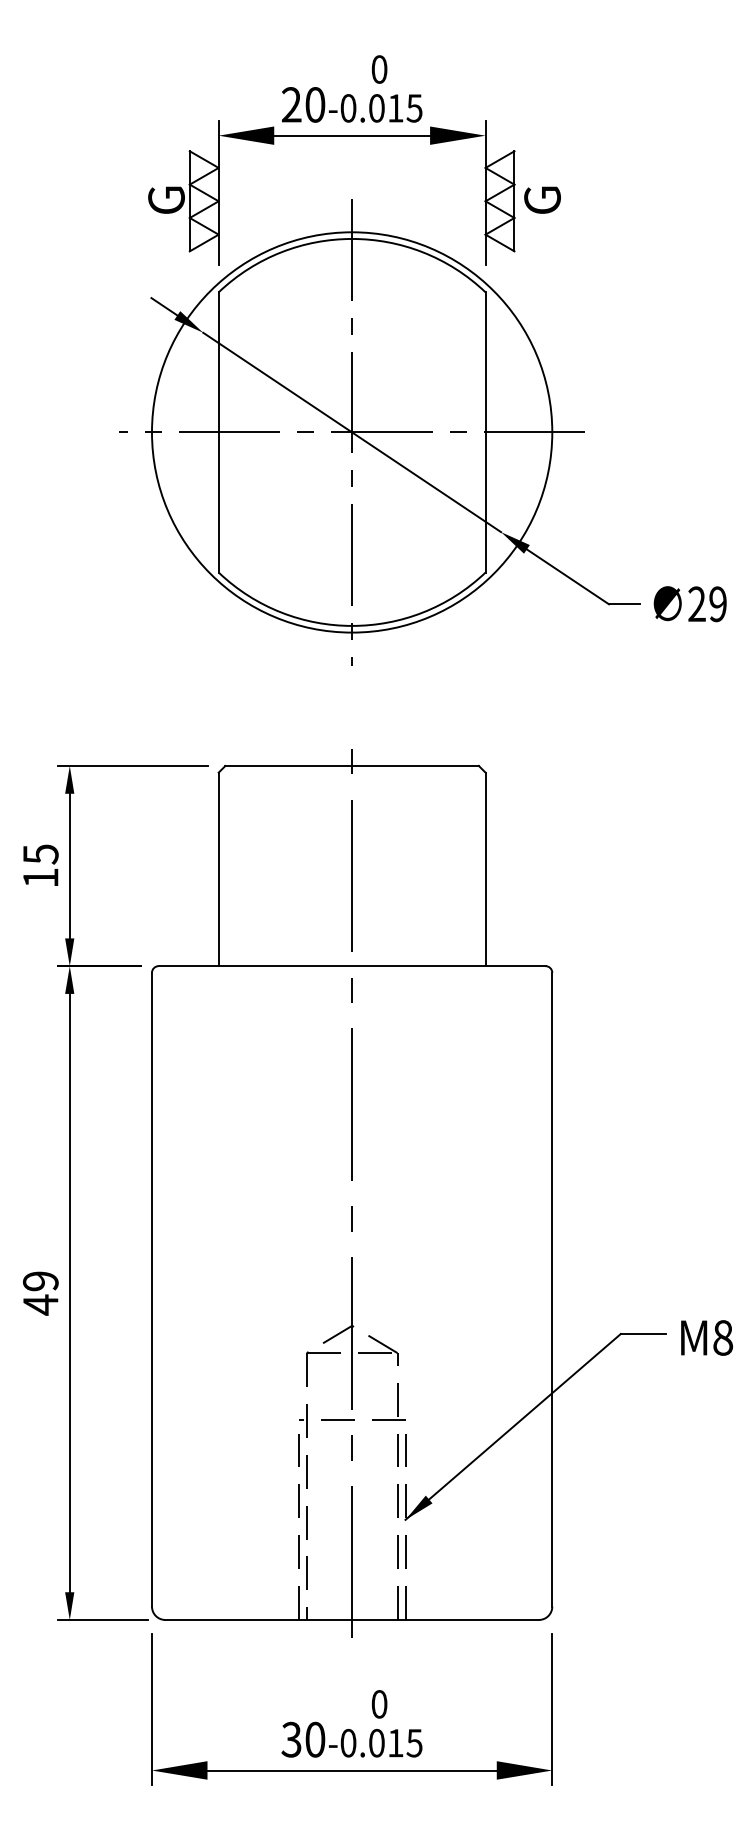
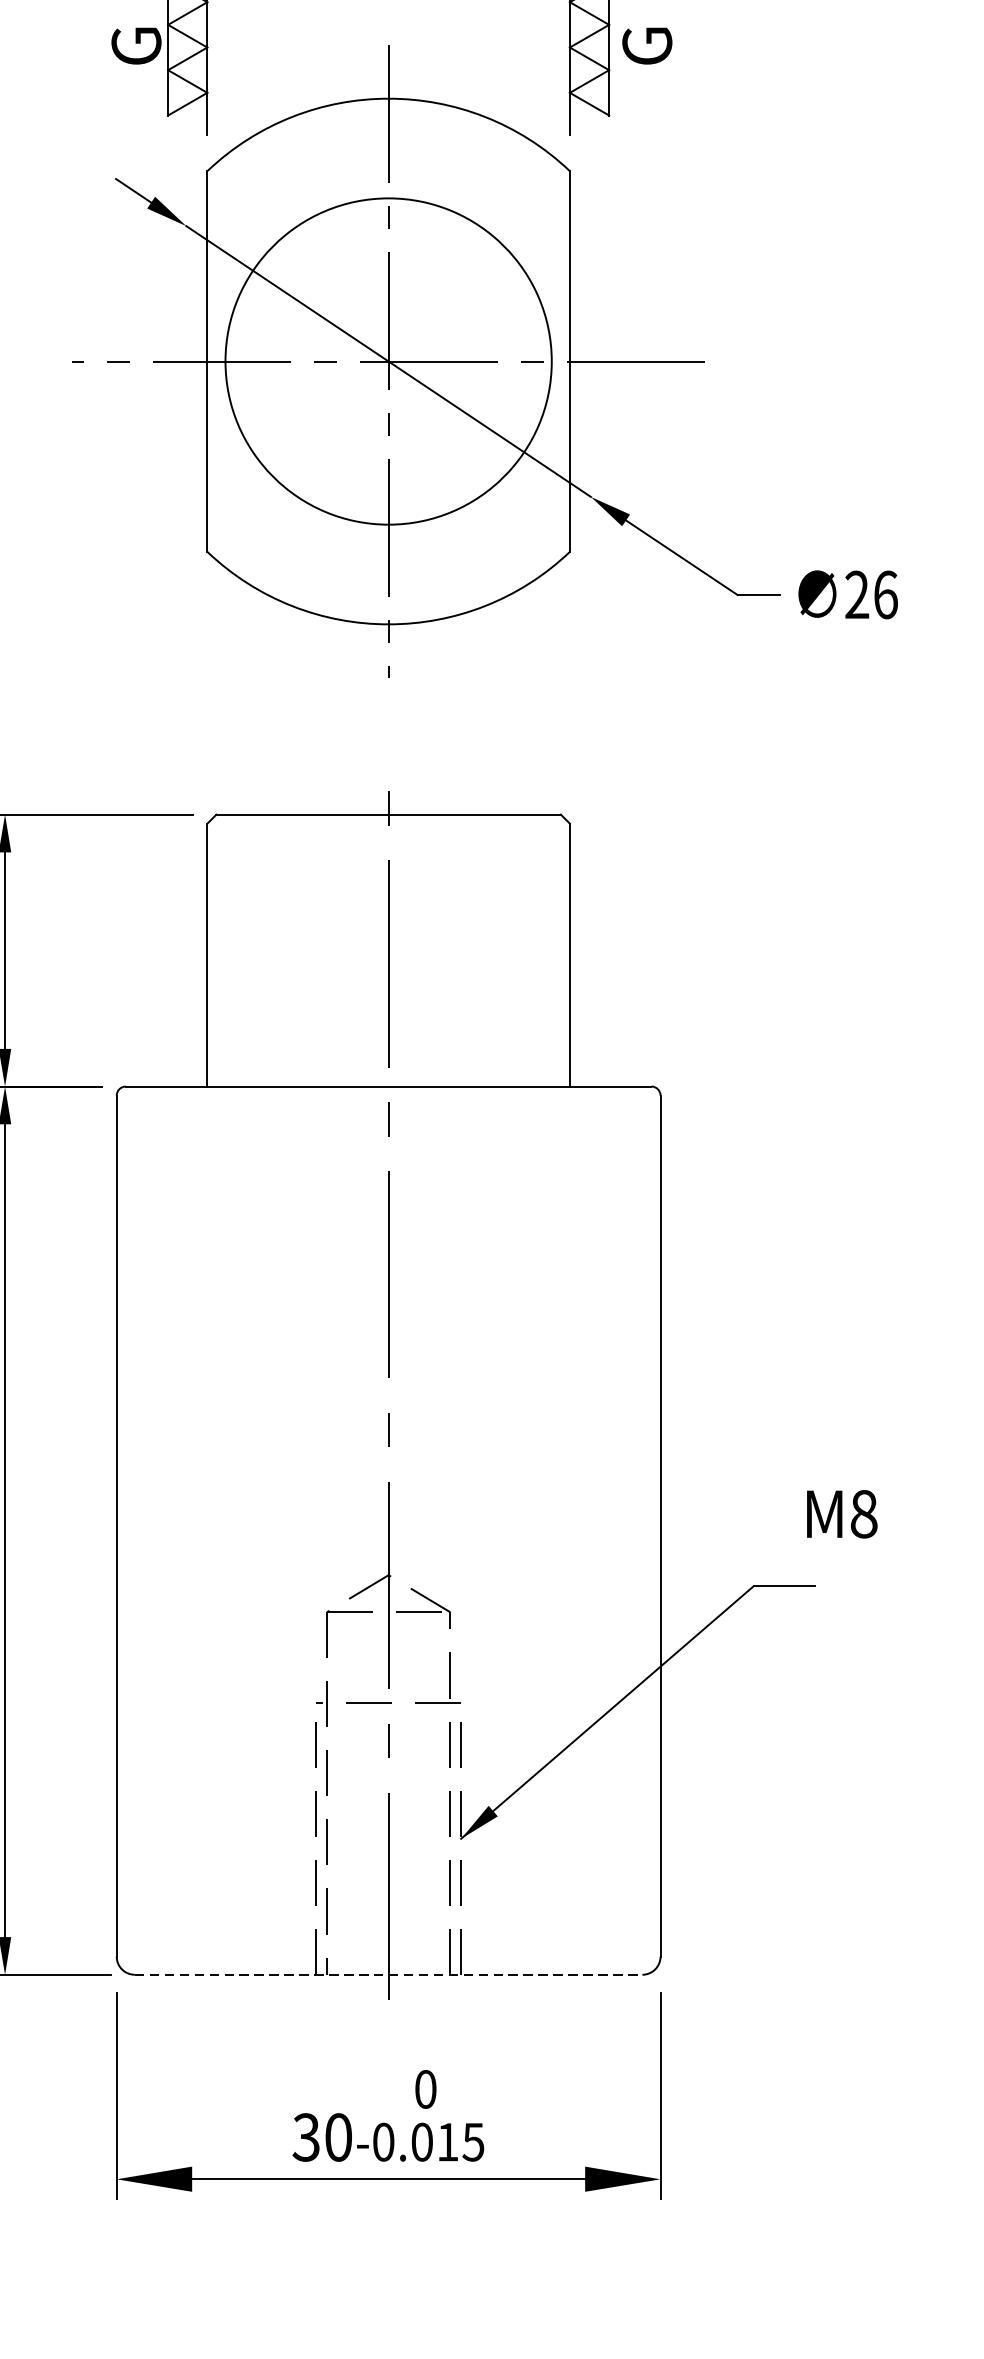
circle: (352, 432) -> (389, 361), size x0.6
text: (718, 604) -> (886, 595), 29 -> 26
text: (706, 1337) -> (841, 1513), moved
line: (352, 1619) -> (389, 1974), solid -> dashed

